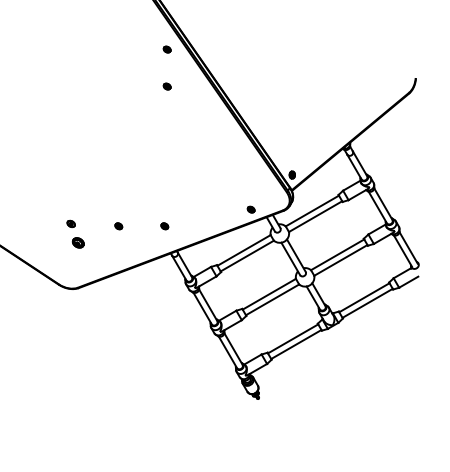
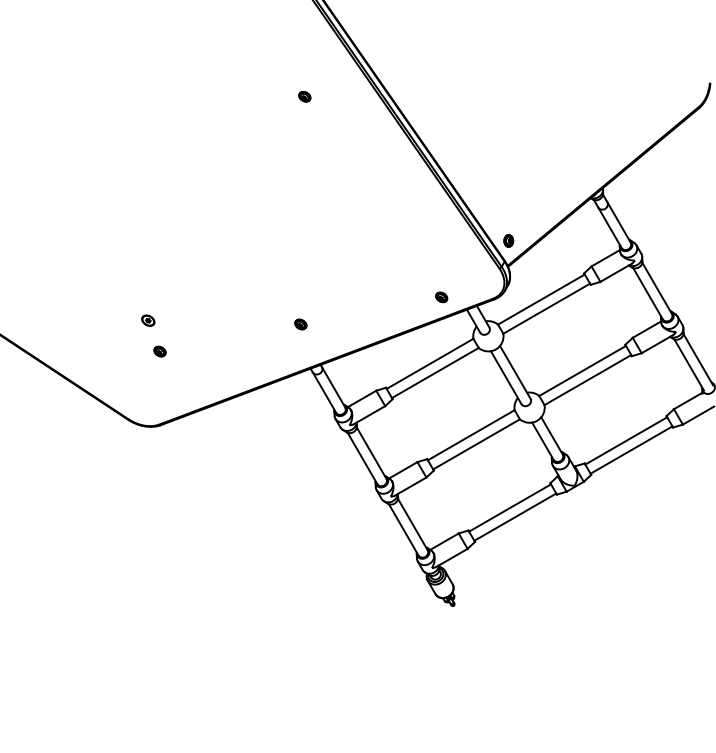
part: (166, 49) -> (303, 36), removed
part: (118, 226) -> (225, 324), removed
part: (78, 242) -> (160, 350), size x0.62

